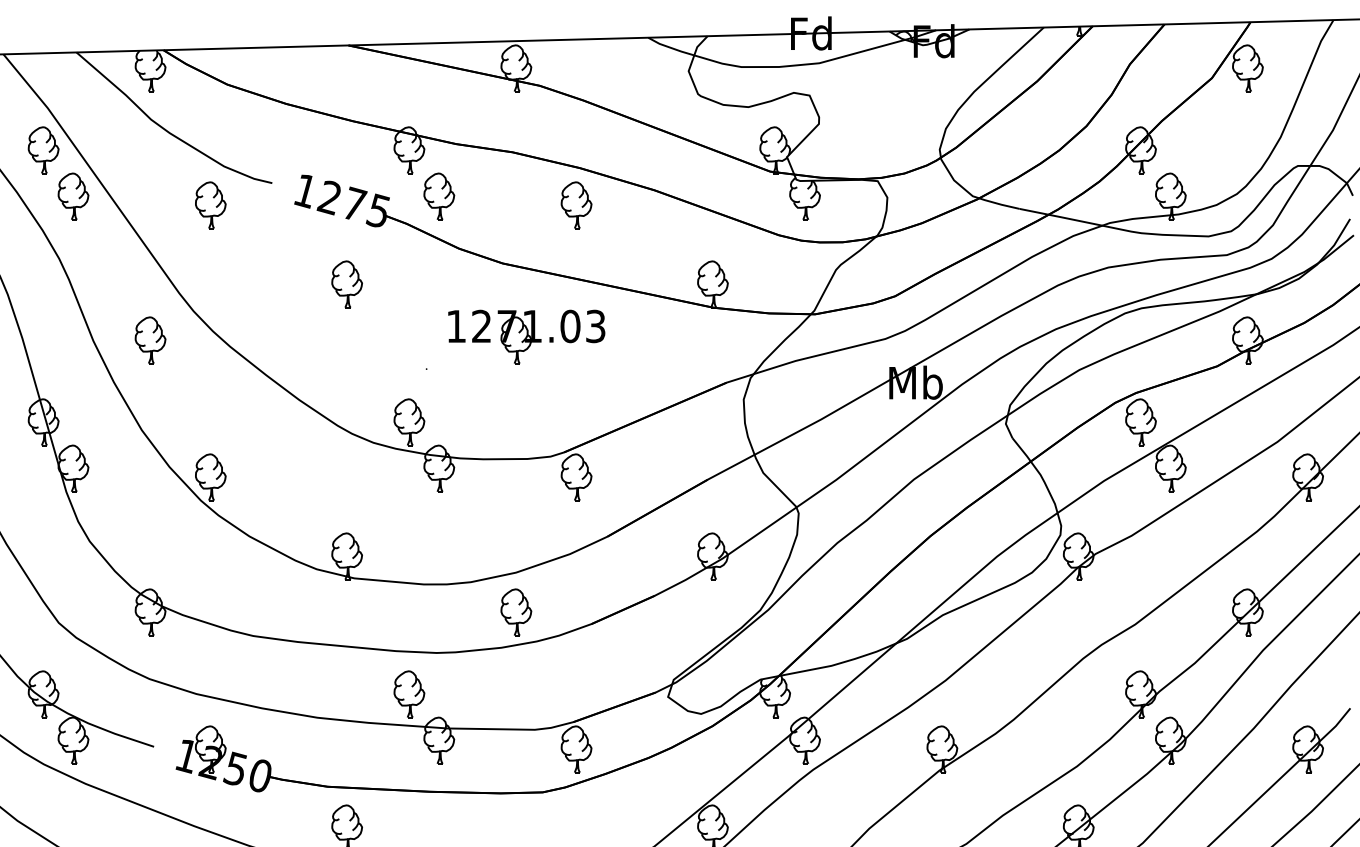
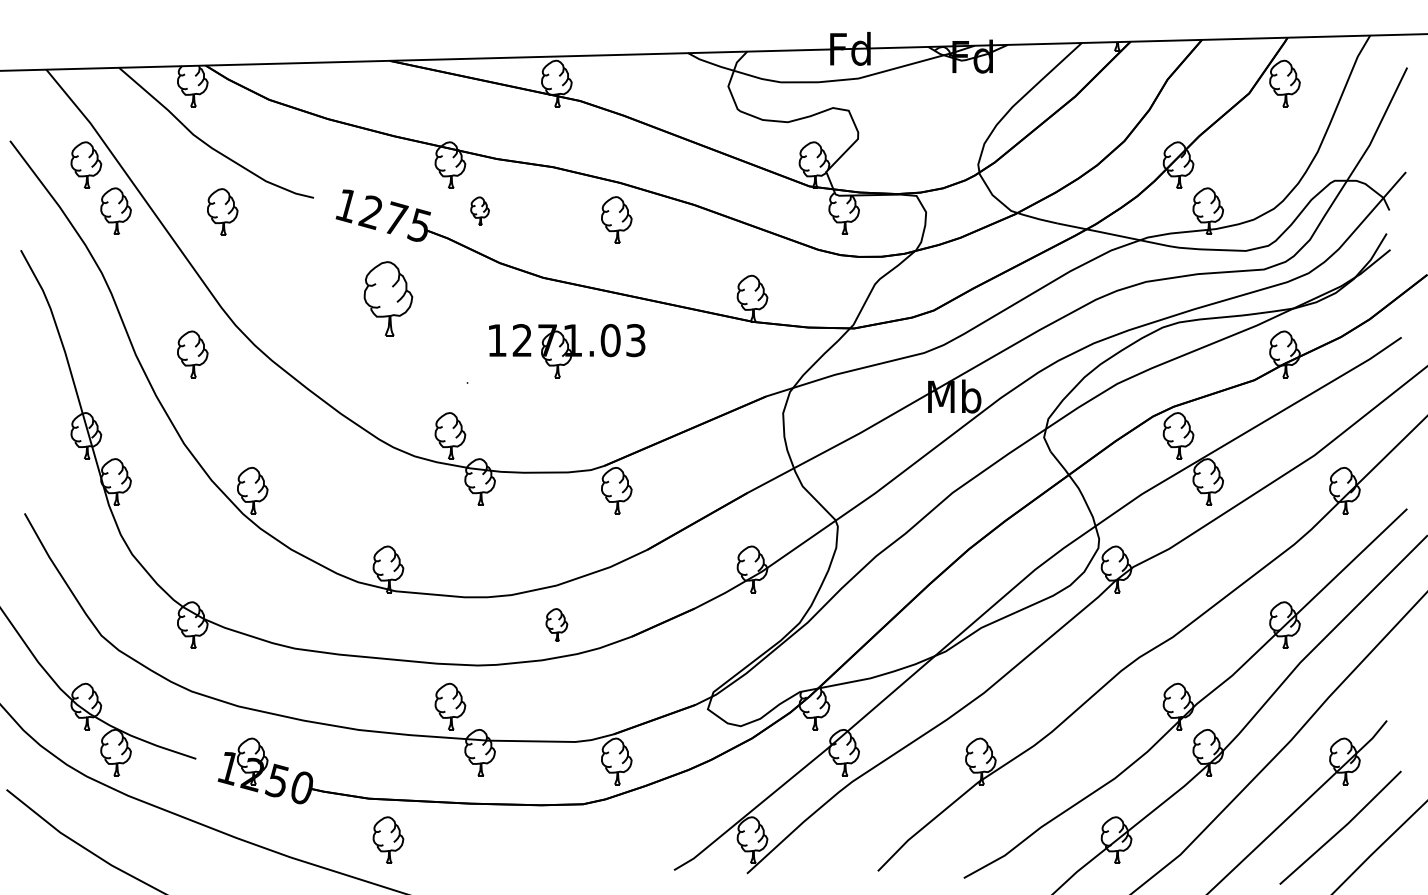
part: (438, 195) -> (479, 210), size x0.6
part: (210, 204) -> (222, 211), moved
part: (347, 284) -> (388, 298), size x1.6
part: (516, 611) -> (556, 624), size x0.7

